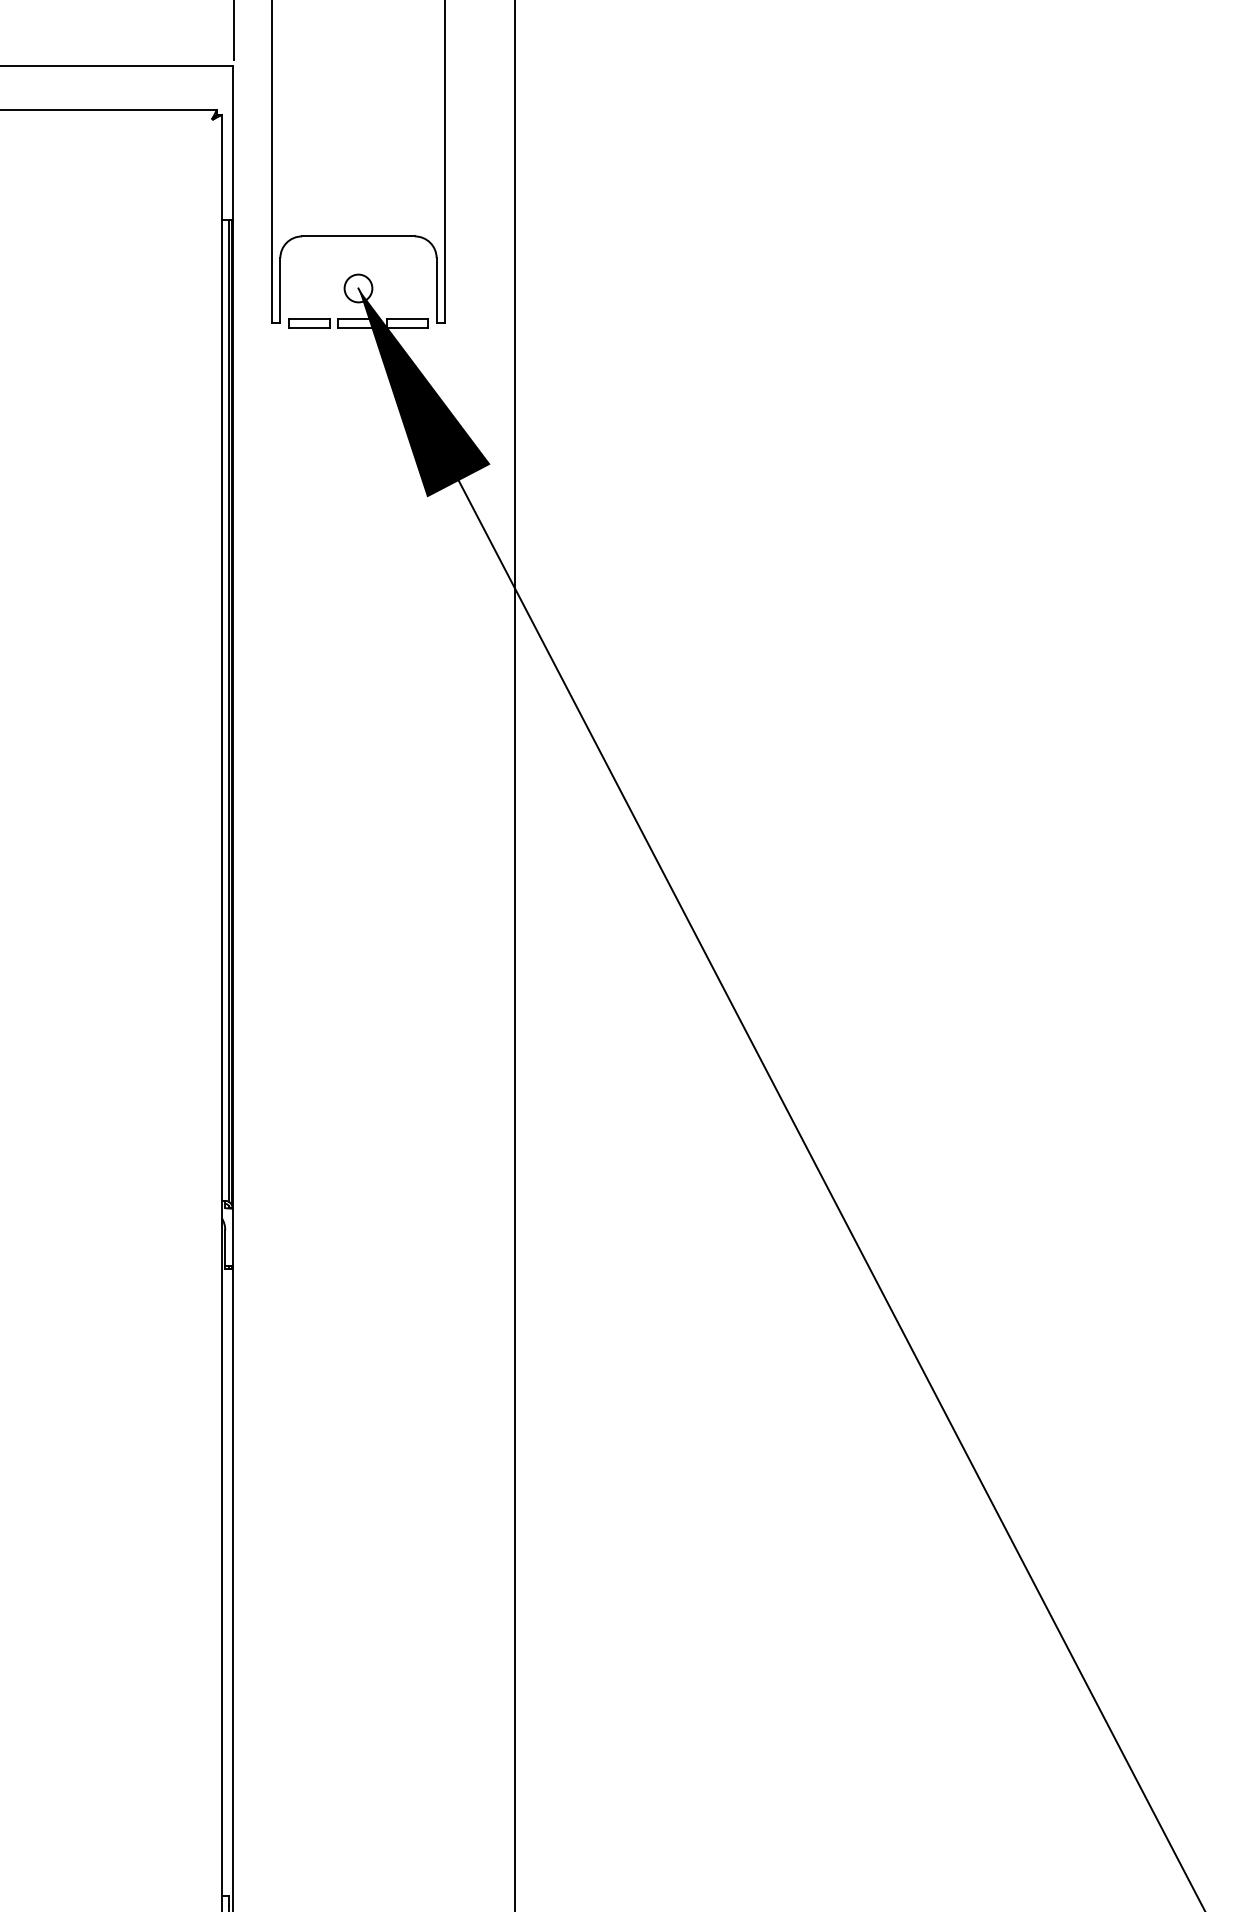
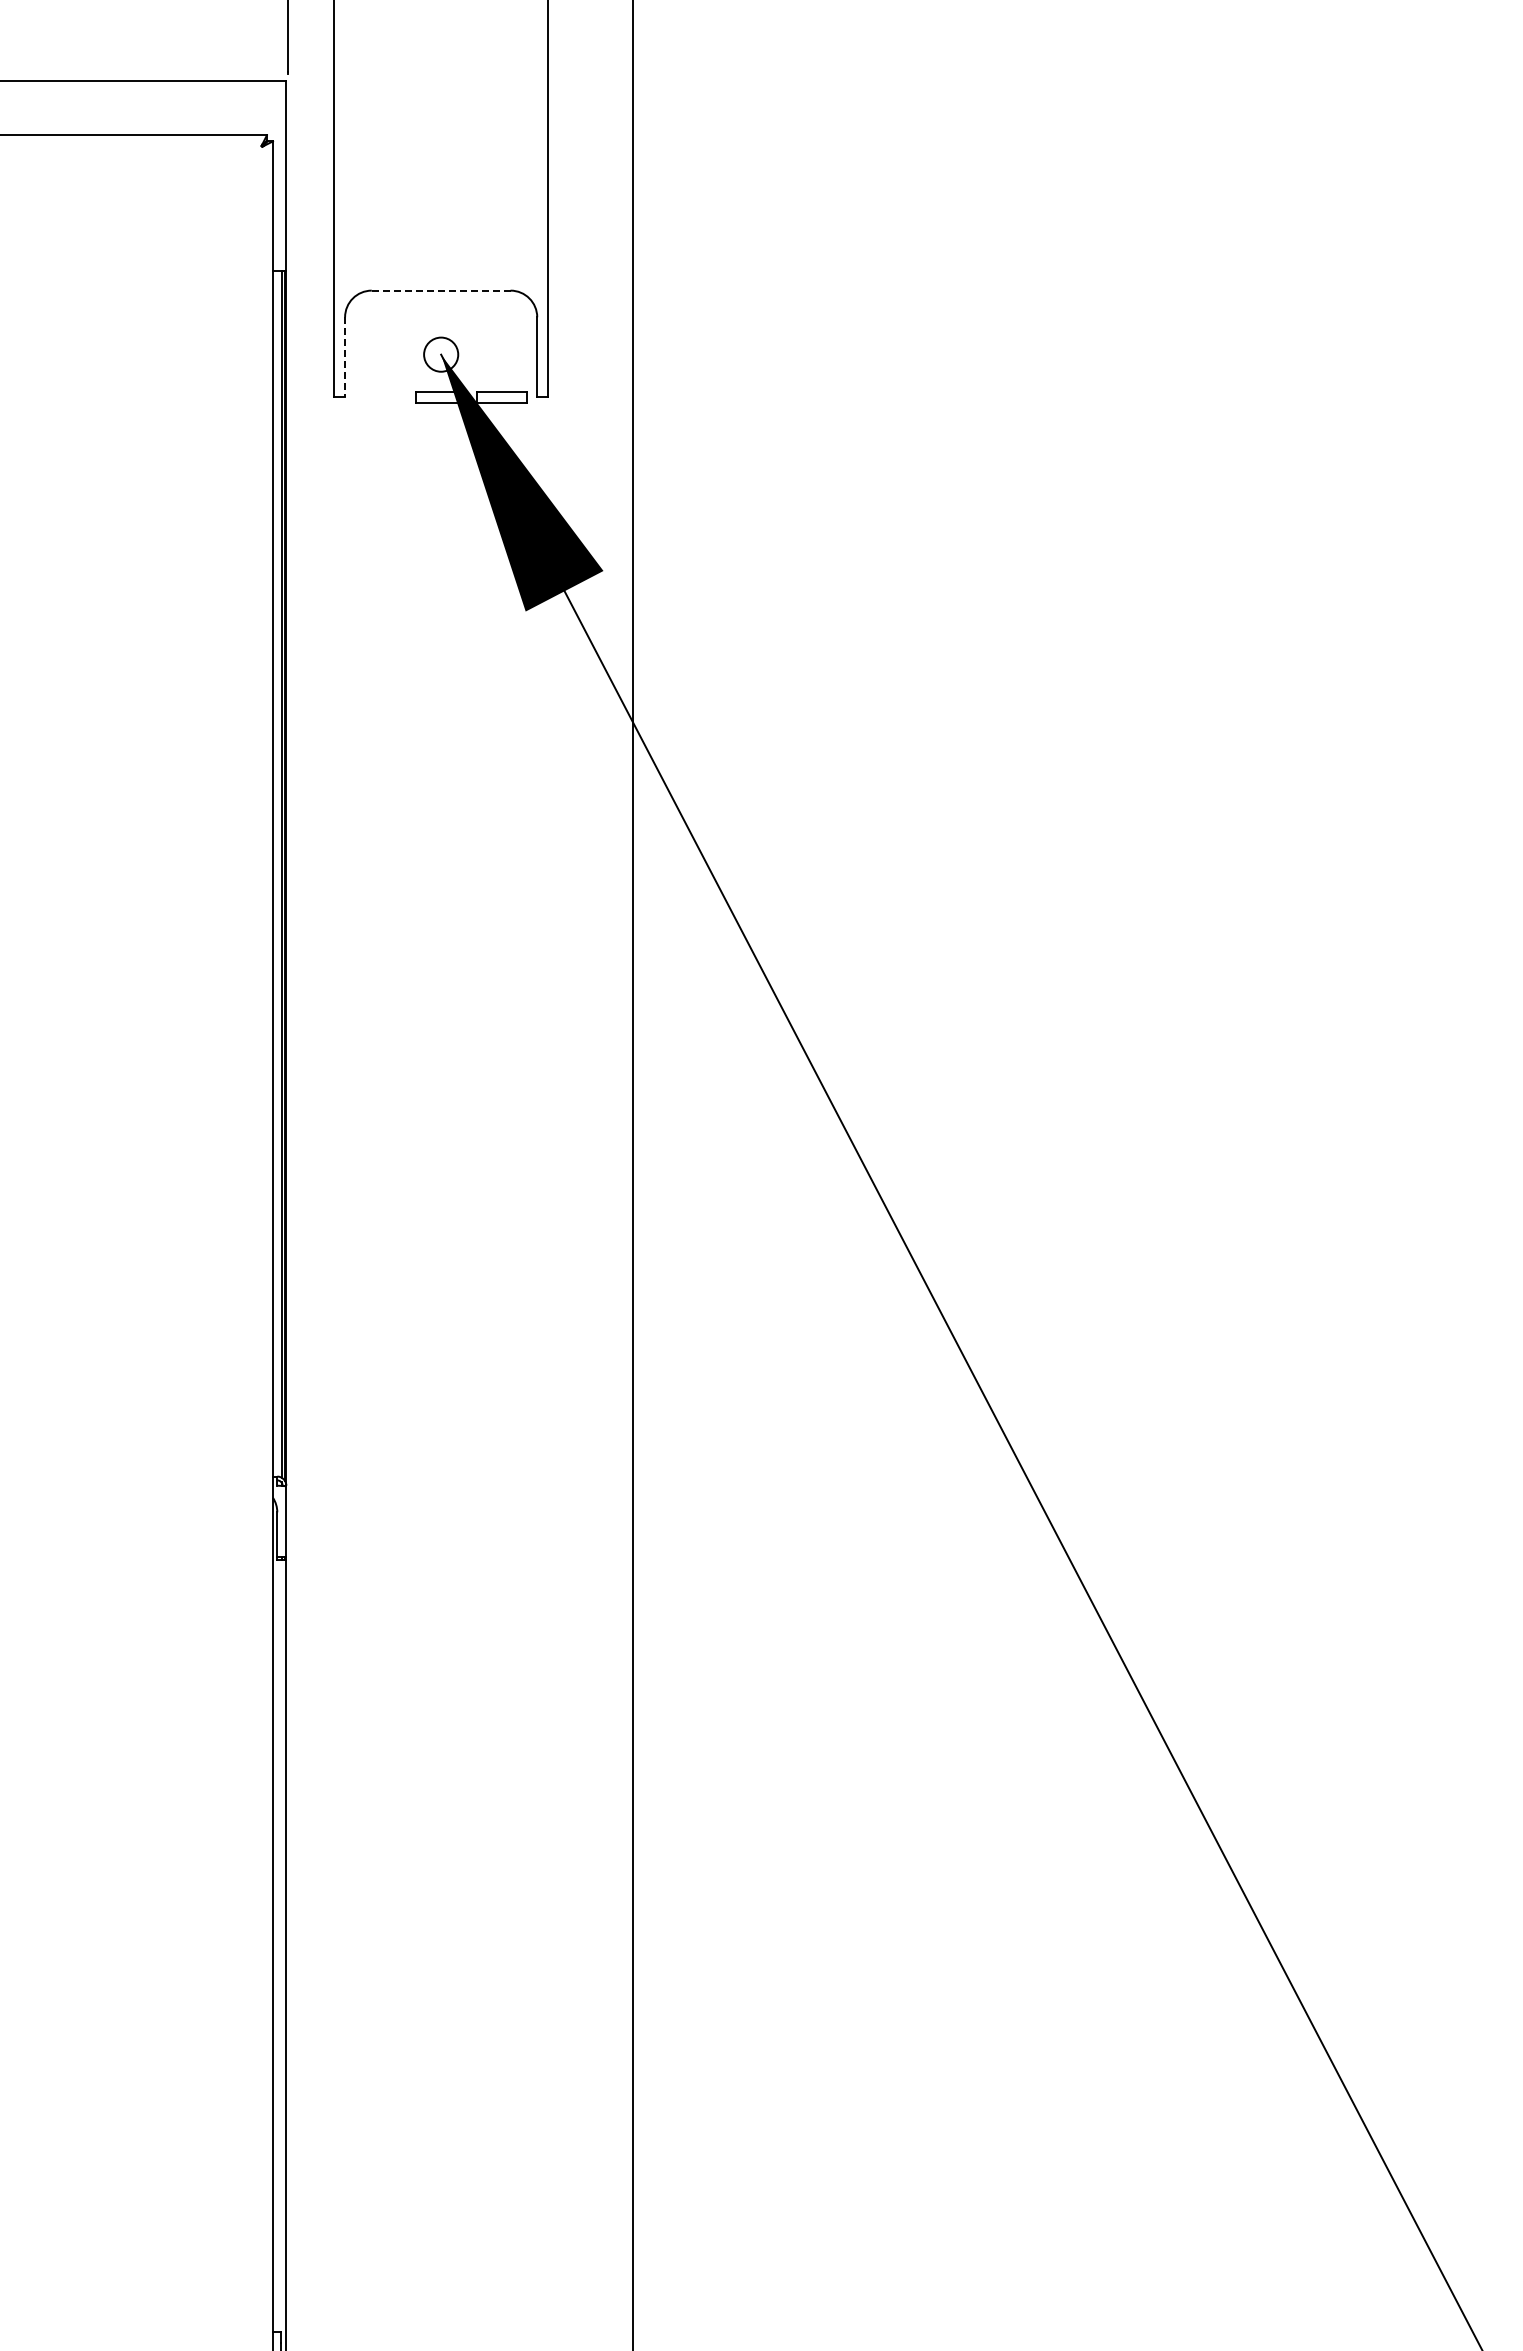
line: (357, 236) -> (440, 290), solid -> dashed
line: (280, 290) -> (345, 357), solid -> dashed
part: (309, 323) -> (380, 397), removed

